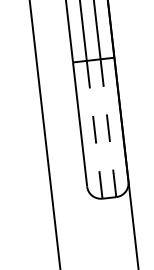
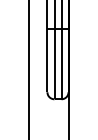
line: (108, 126) -> (61, 63), dashed -> solid
line: (94, 130) -> (54, 64), dashed -> solid

